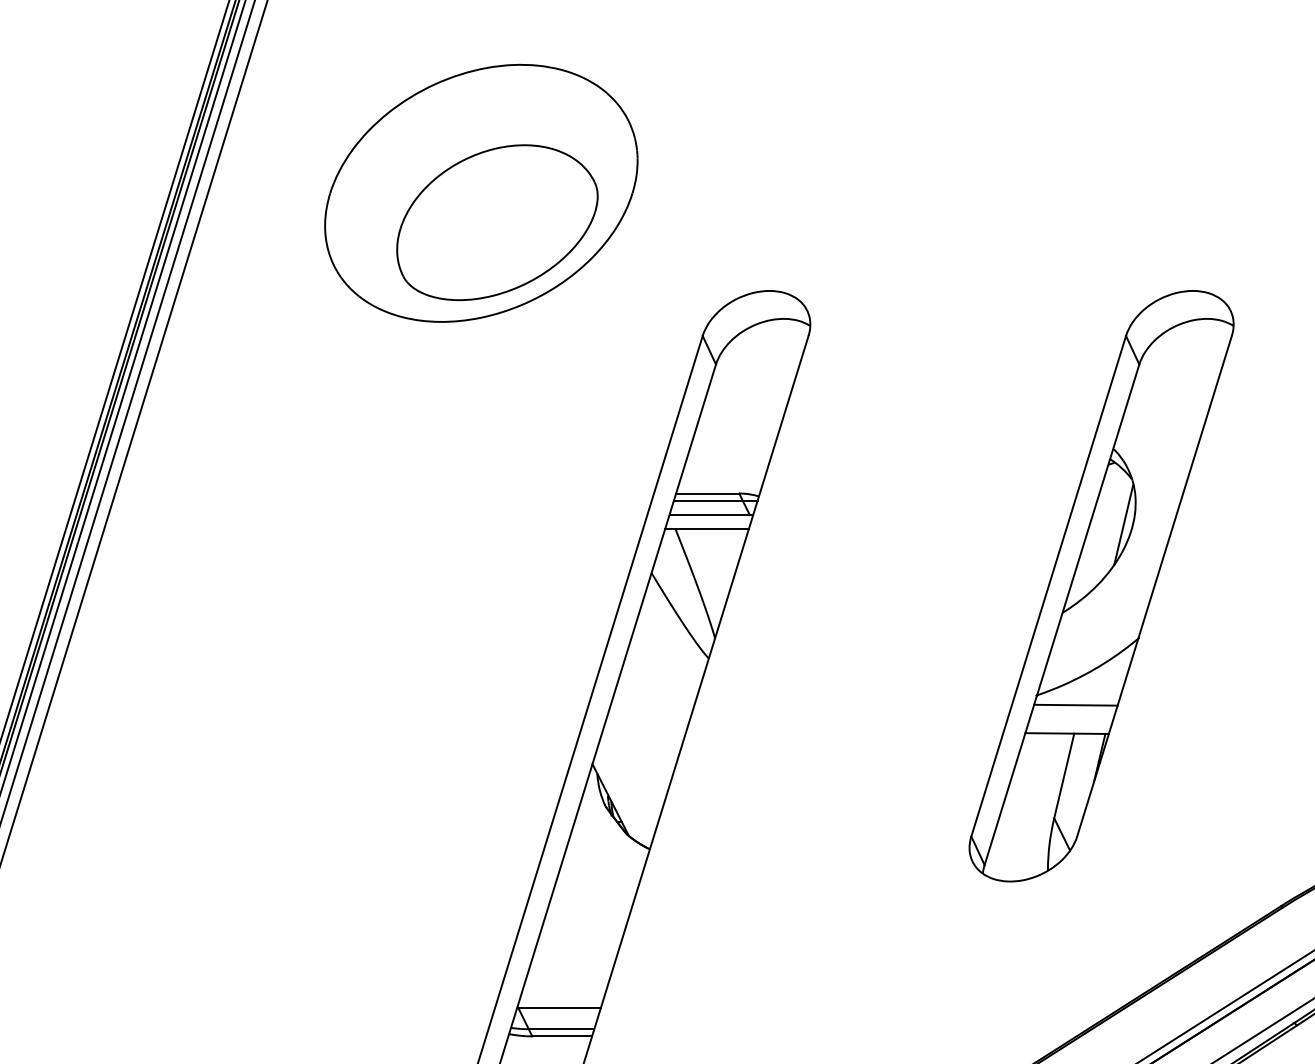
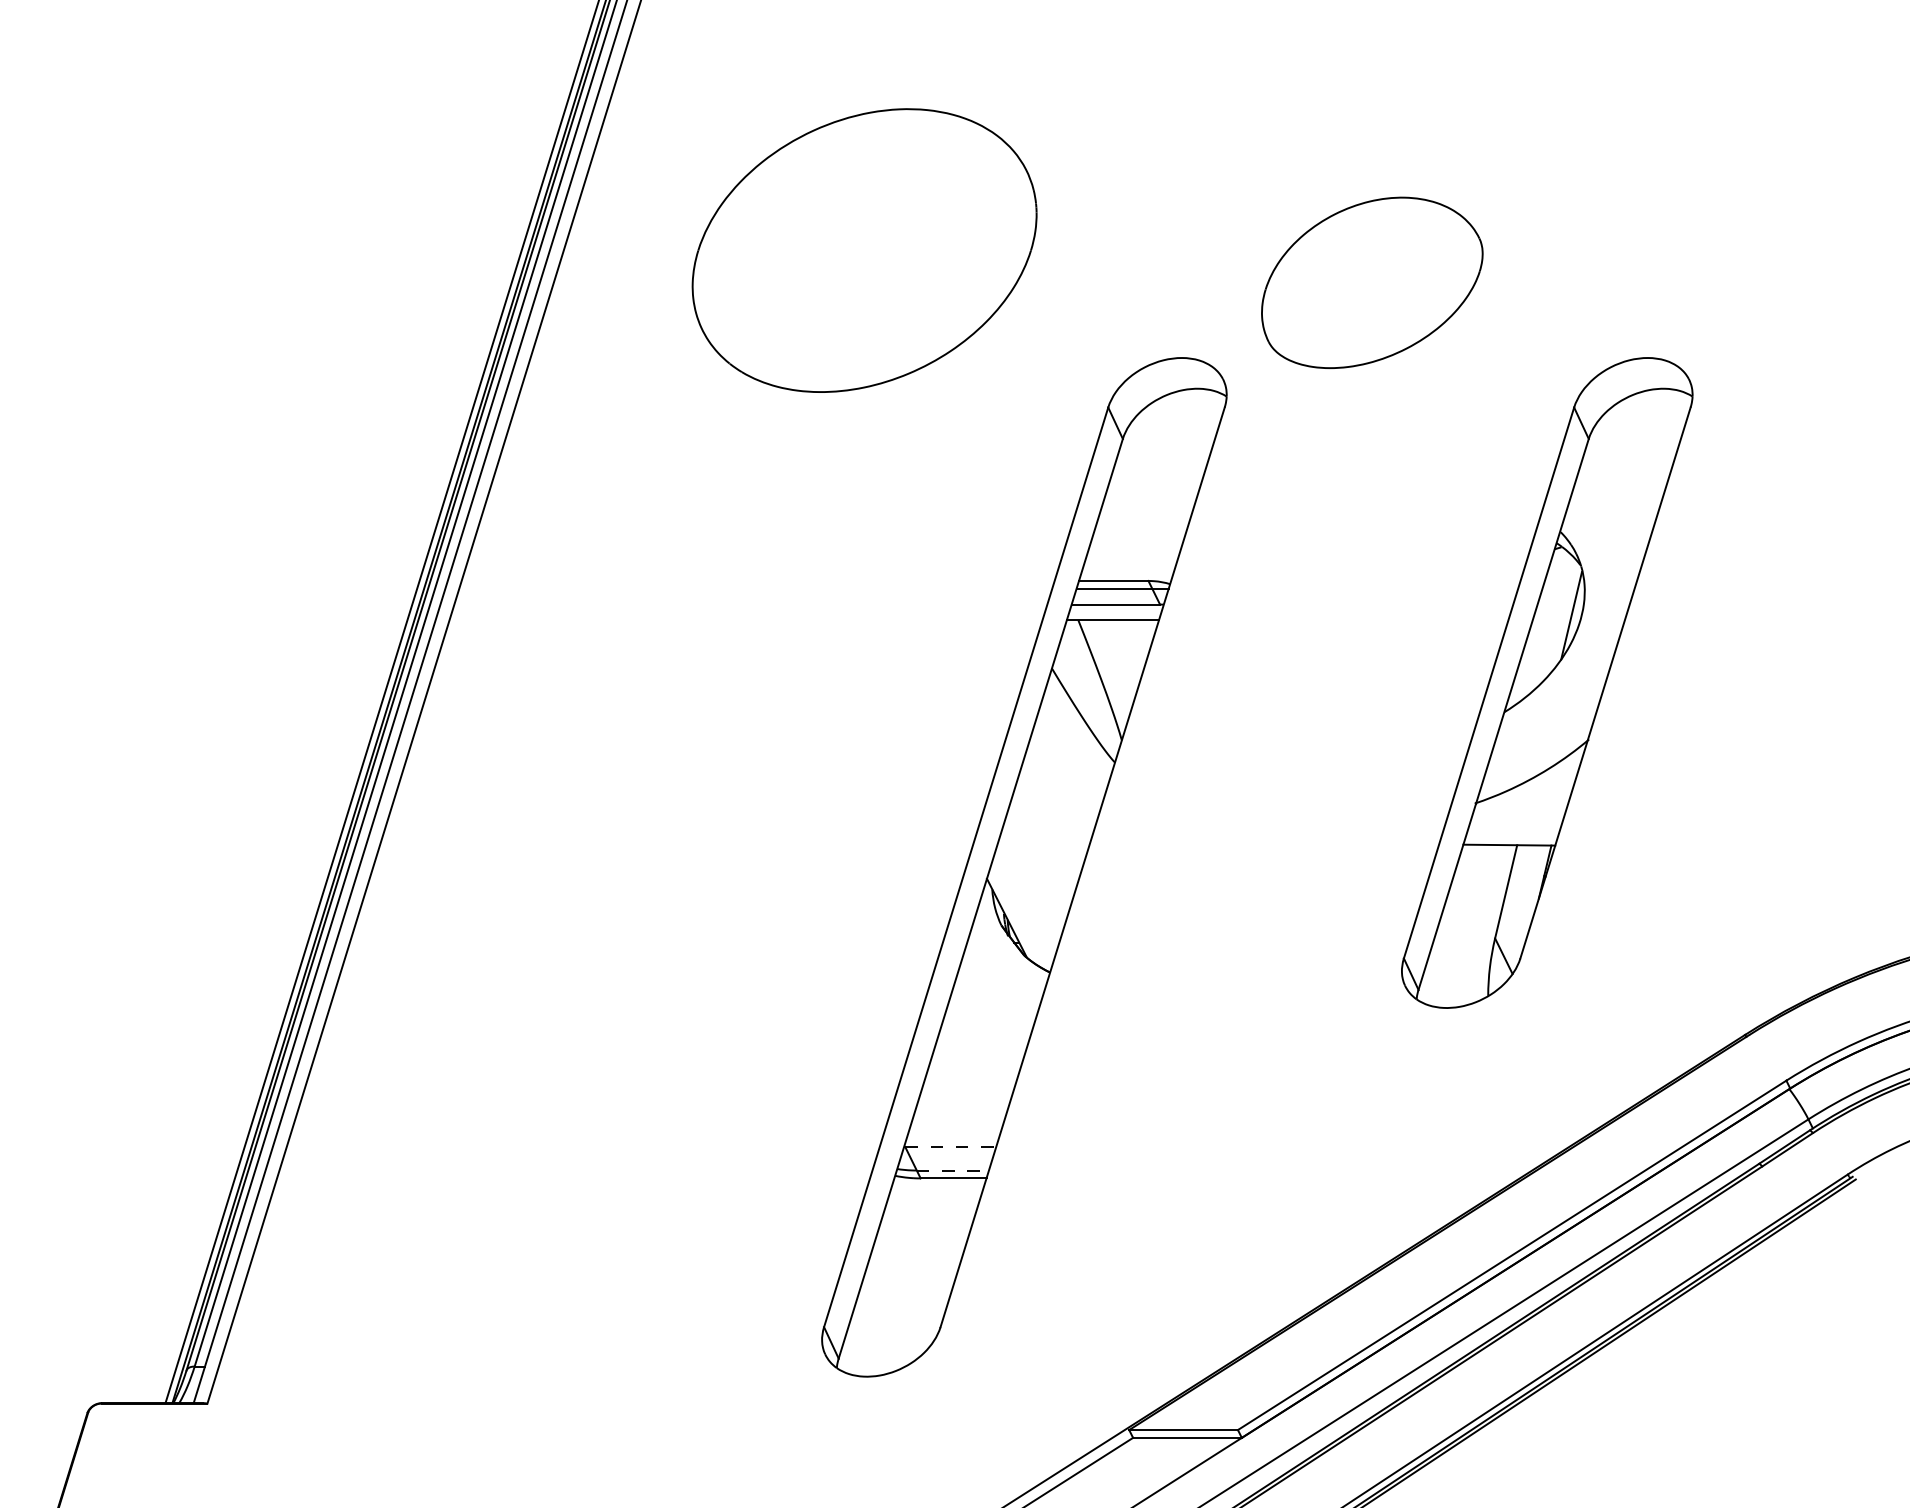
part: (497, 222) -> (1372, 282), moved
line: (1075, 704) -> (1518, 813), removed
line: (559, 1007) -> (950, 1146), solid -> dashed
line: (562, 1029) -> (953, 1170), solid -> dashed

